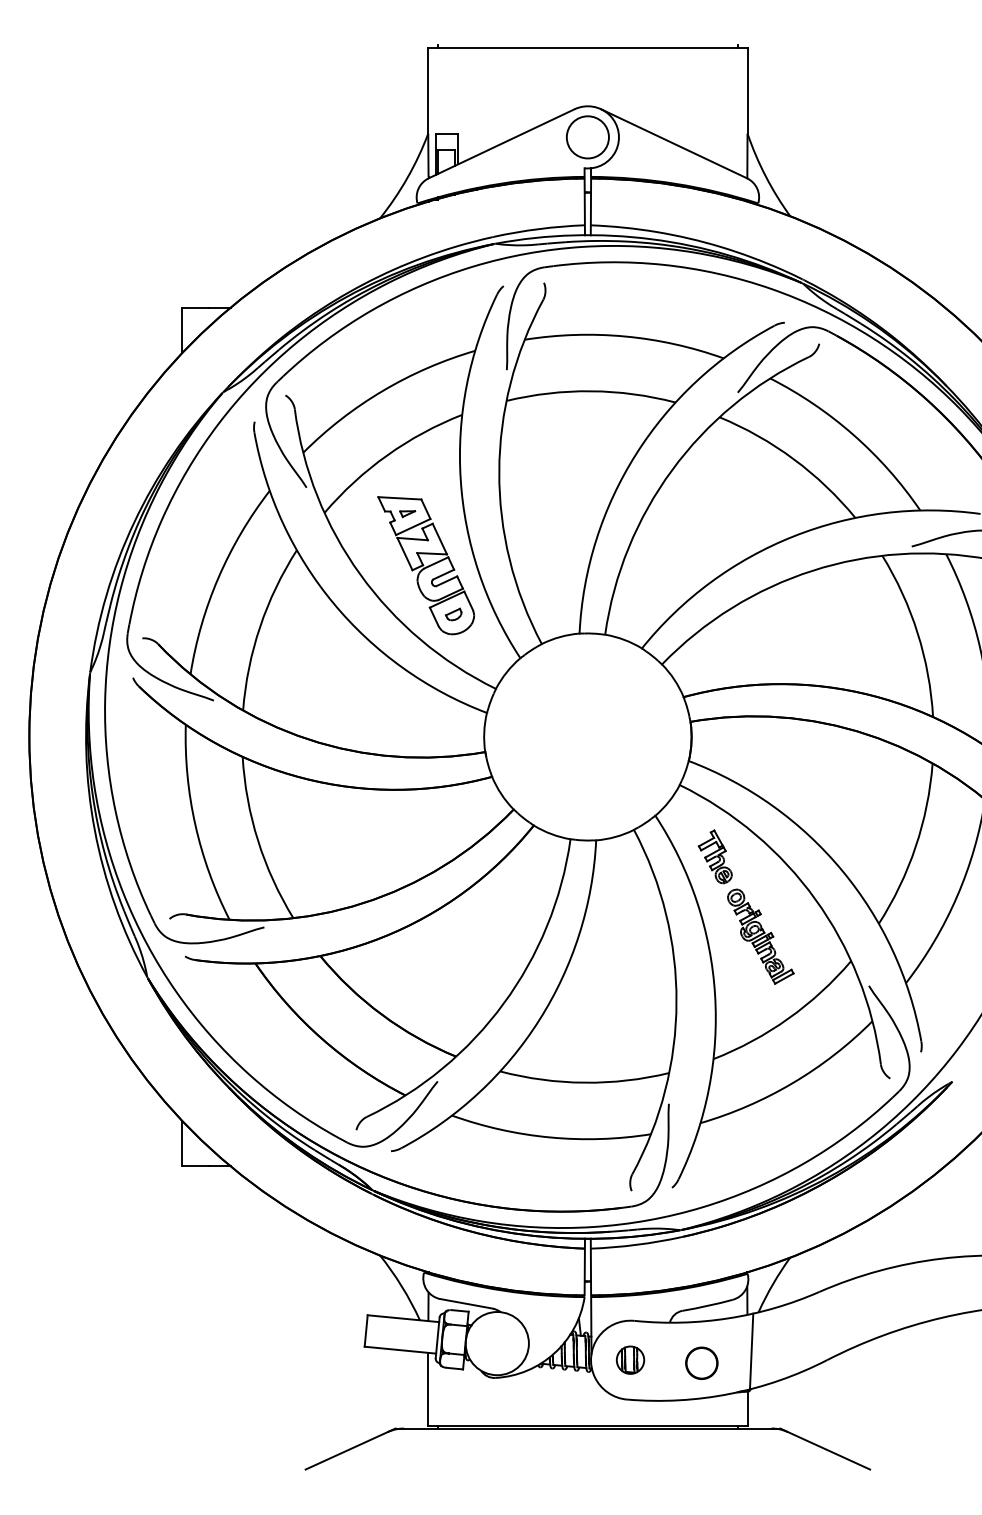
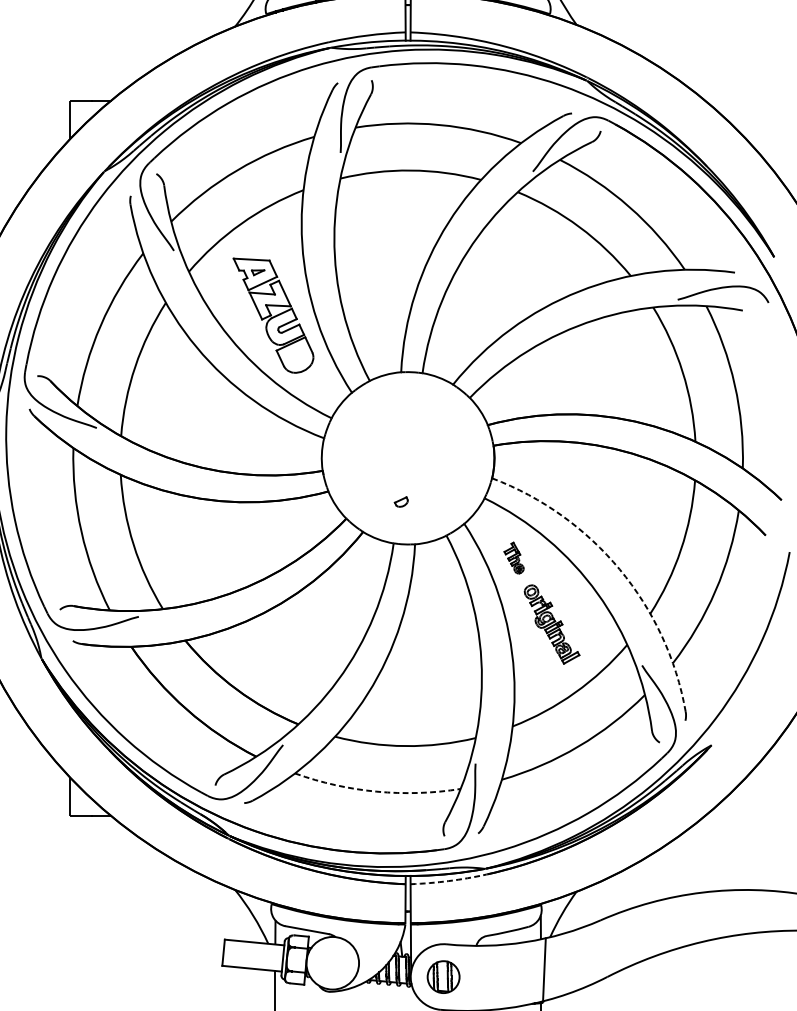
part: (453, 614) -> (401, 502), moved
part: (714, 856) -> (513, 557), size x0.7
arc: (842, 870) -> (620, 569), solid -> dashed
arc: (550, 1137) -> (377, 791), solid -> dashed
arc: (636, 1244) -> (448, 880), solid -> dashed
part: (630, 1359) -> (443, 976), size x1.4
circle: (701, 1362) -> (502, 978), removed

